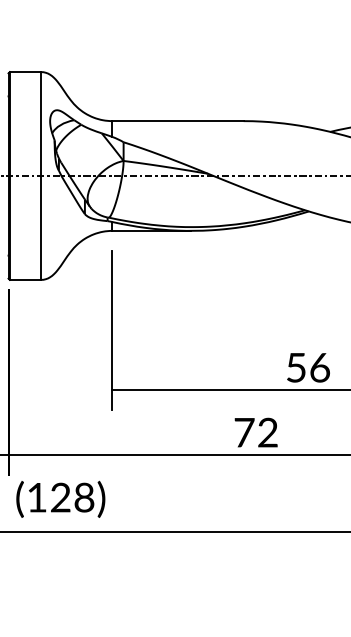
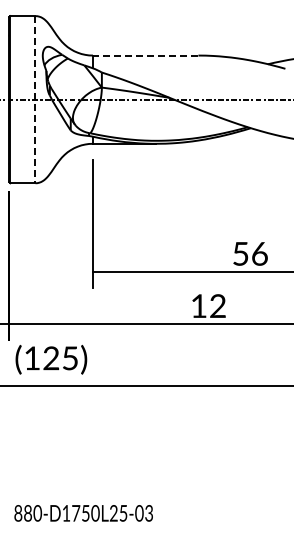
line: (177, 121) -> (145, 55), solid -> dashed
line: (41, 175) -> (35, 99), solid -> dashed
text: (244, 431) -> (199, 305), 72 -> 12
text: (84, 497) -> (70, 358), (128) -> (125)

